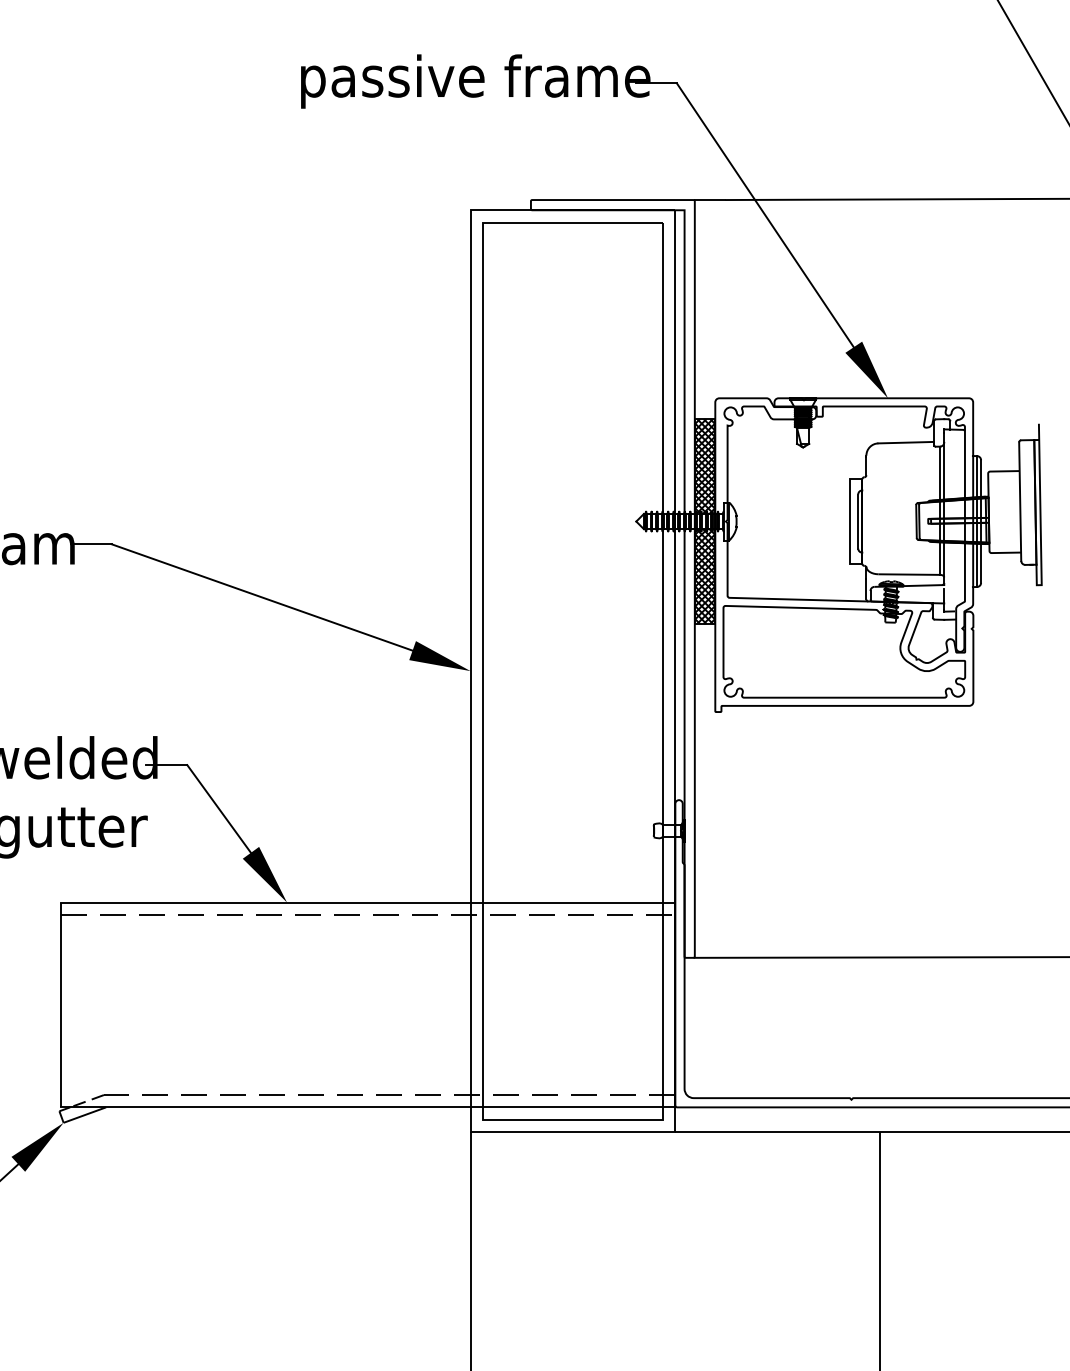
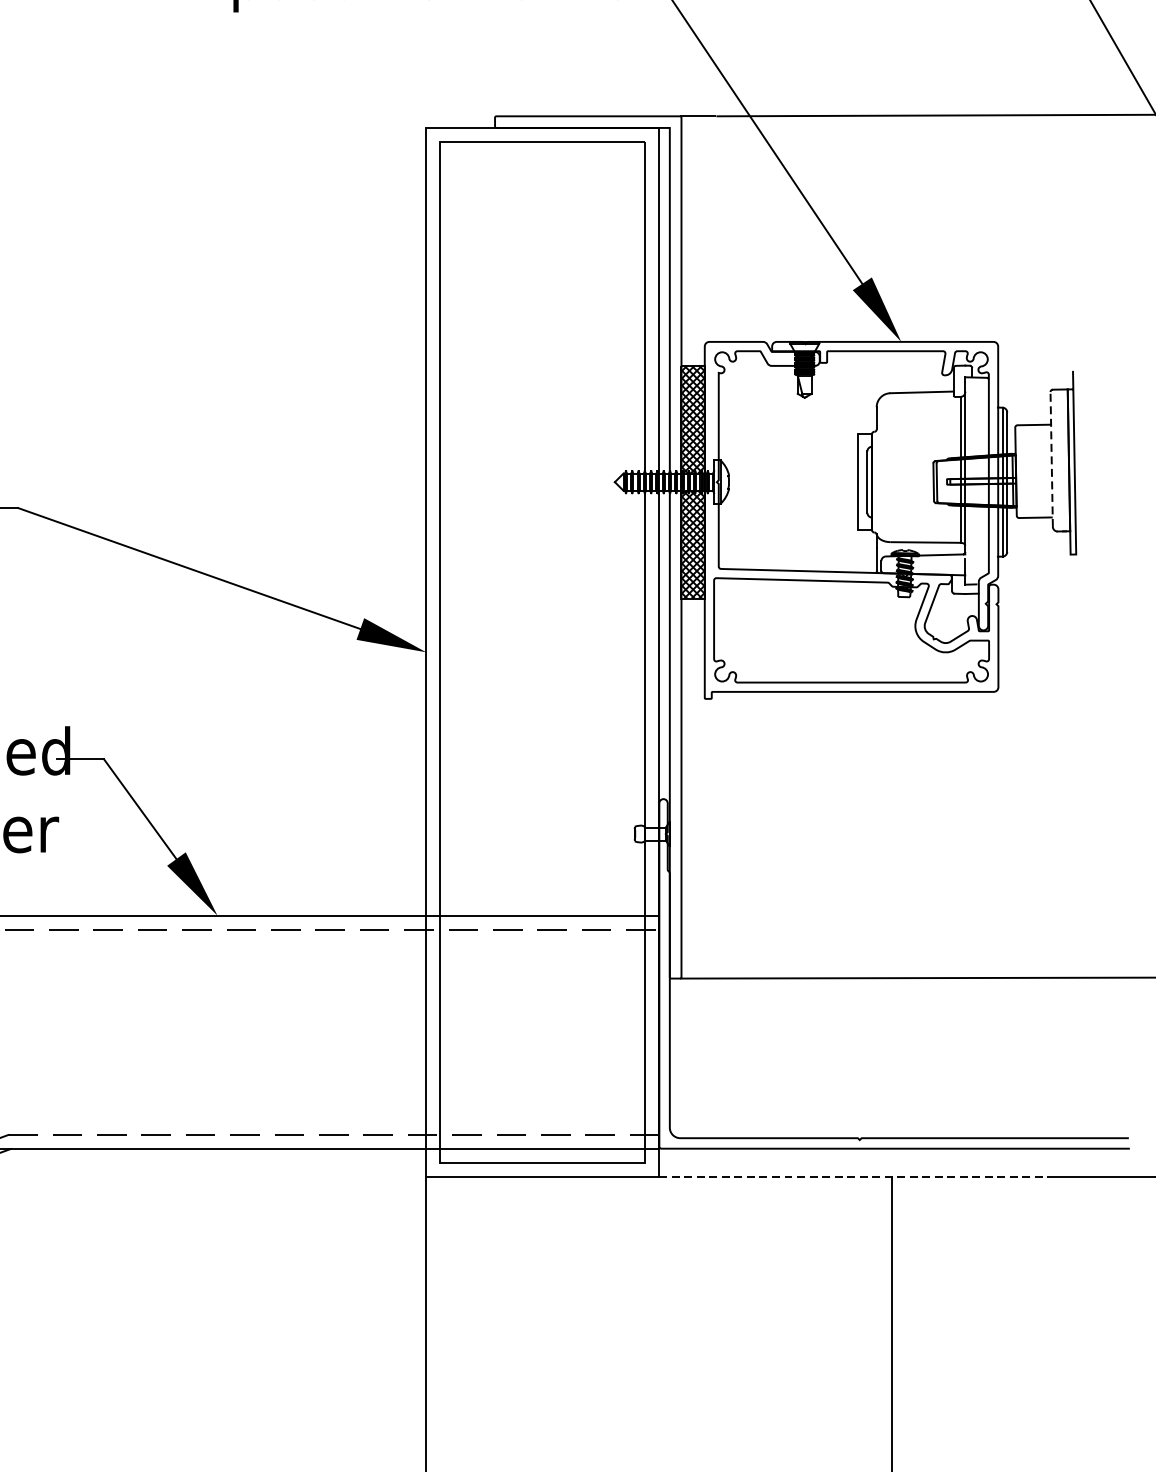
line: (1020, 501) -> (1052, 459), solid -> dashed
line: (847, 1131) -> (855, 1176), solid -> dashed

